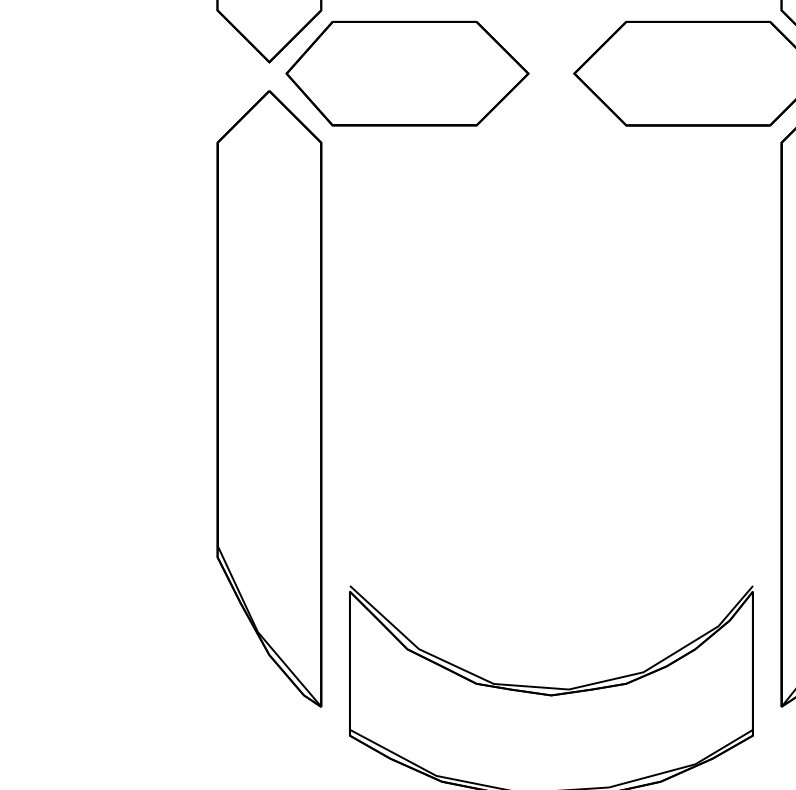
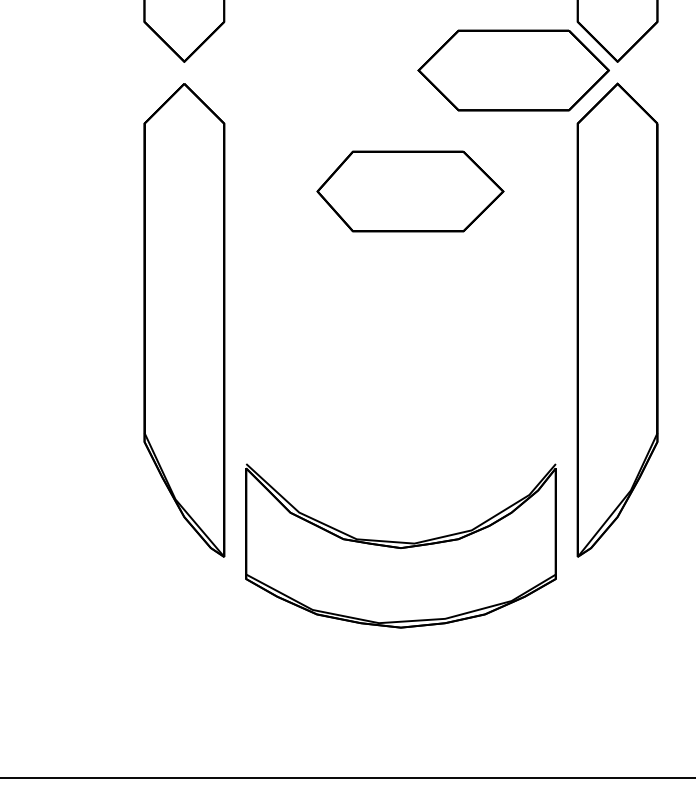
part: (407, 73) -> (410, 191), moved

